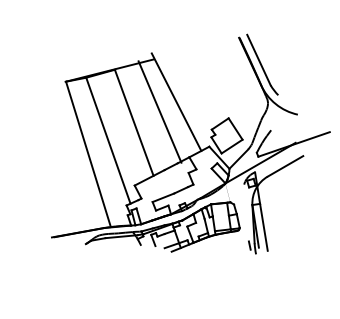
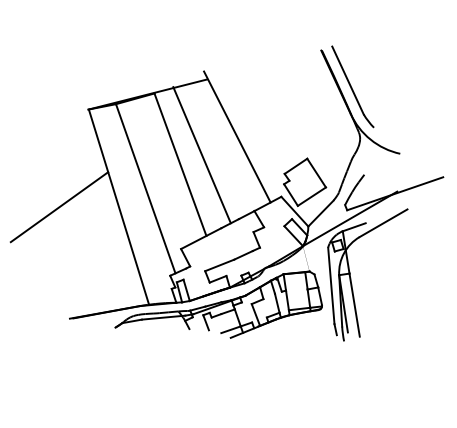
line: (159, 112) -> (201, 155), moved
line: (44, 154) -> (59, 207), added
line: (263, 169) -> (353, 227), added
line: (246, 212) -> (331, 285), added

